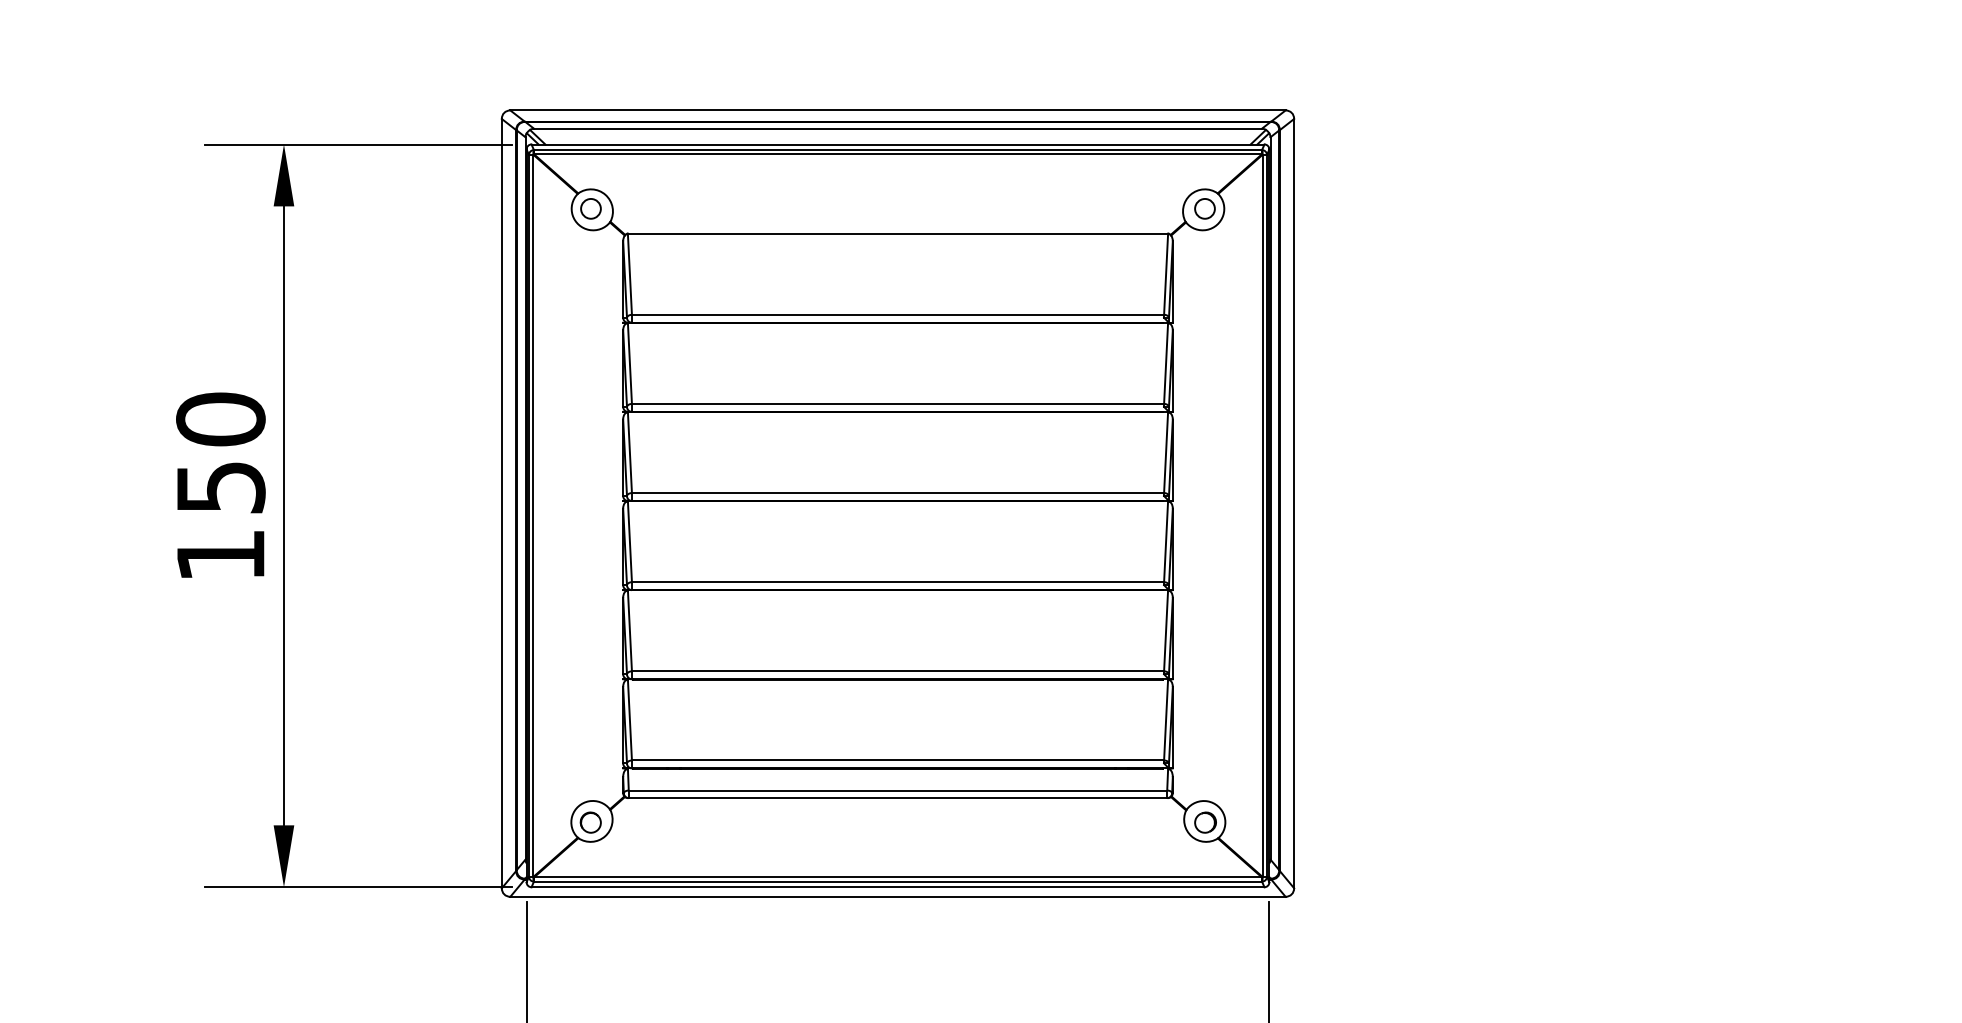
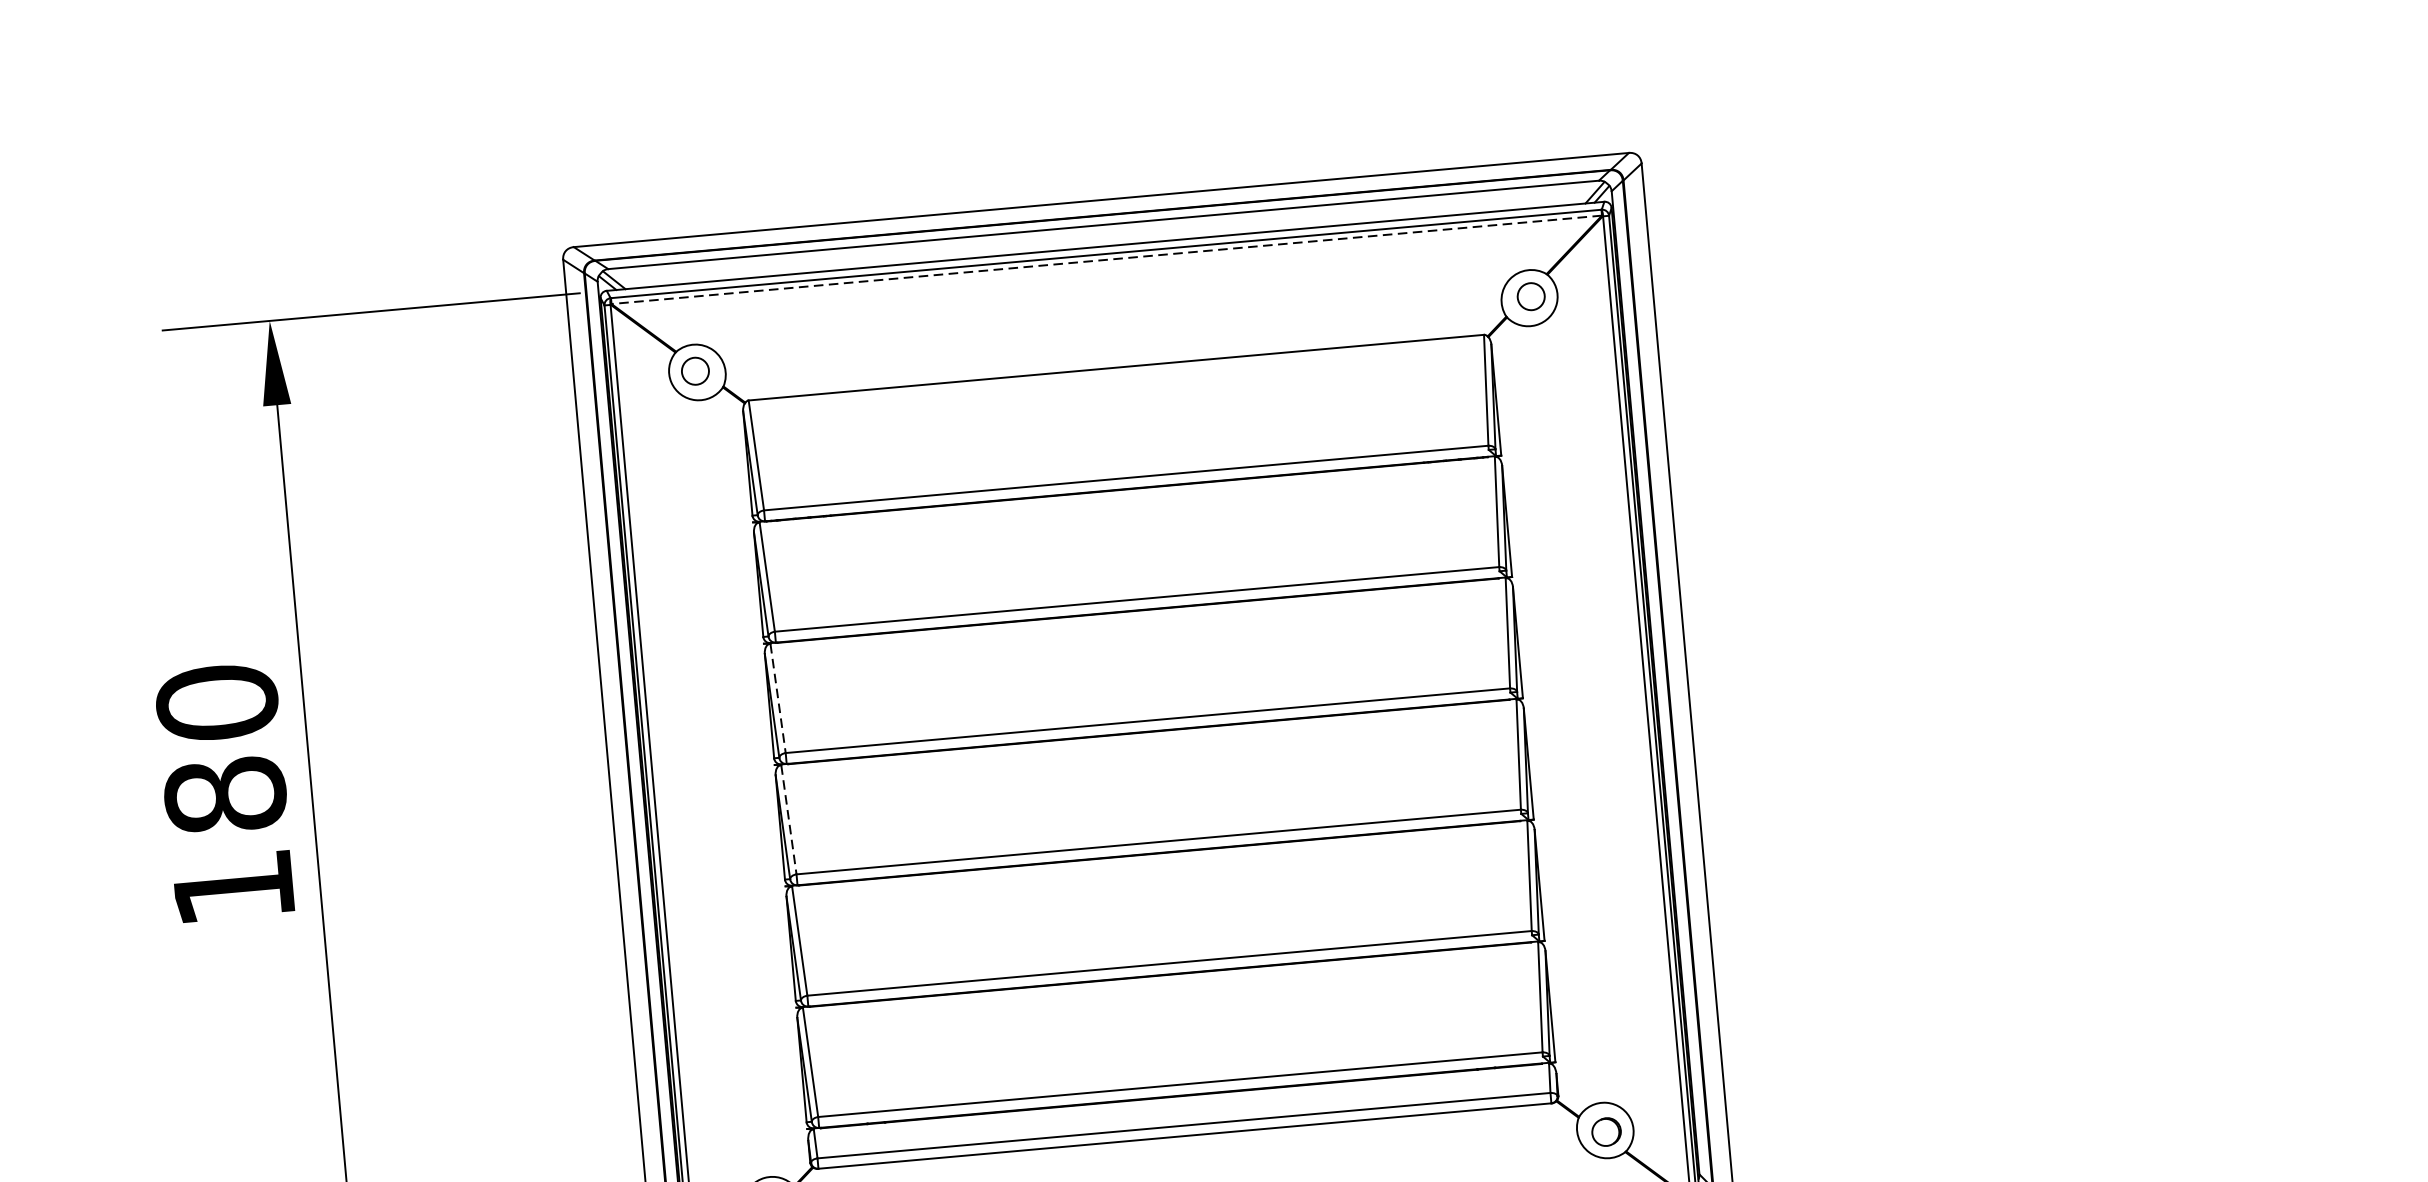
line: (898, 154) -> (1107, 259), solid -> dashed
line: (629, 453) -> (777, 699), solid -> dashed
text: (220, 487) -> (224, 795), 150 -> 180
line: (629, 542) -> (788, 820), solid -> dashed

